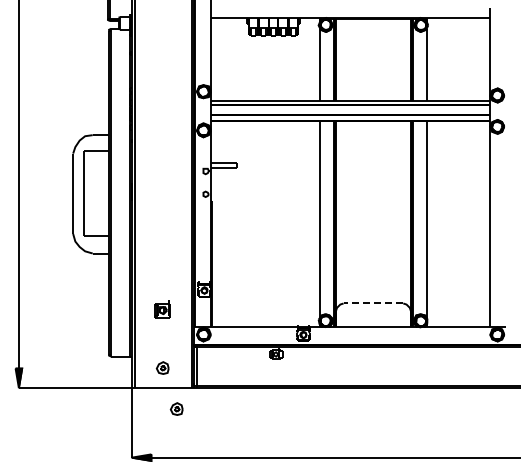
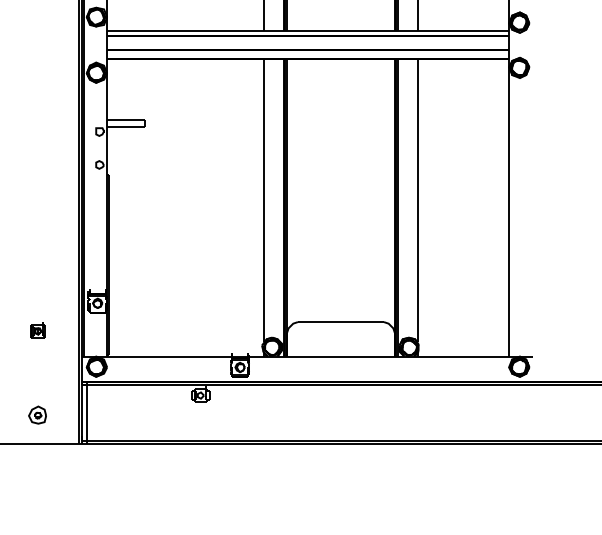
line: (373, 303) -> (341, 322), dashed -> solid
part: (162, 308) -> (37, 329), size x0.62
part: (176, 408) -> (57, 473), removed

